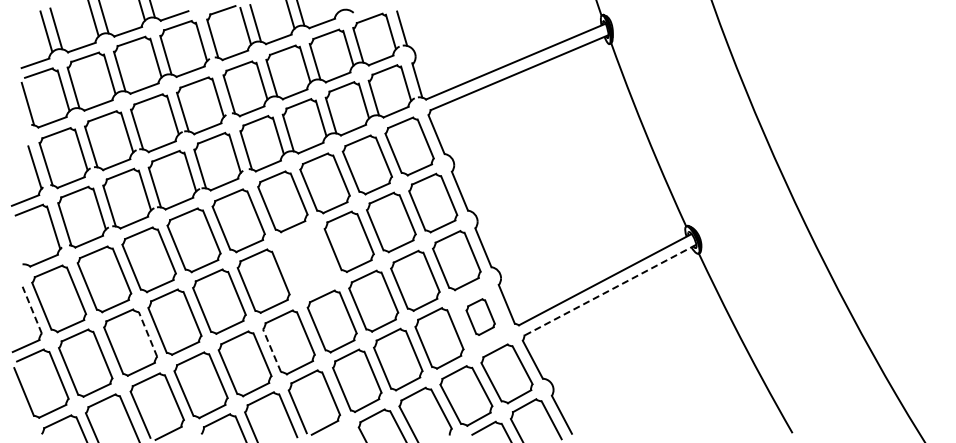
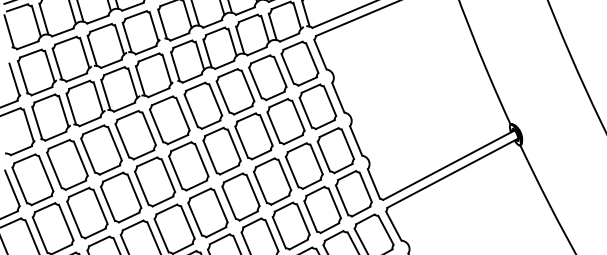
part: (307, 260) -> (222, 150), added
line: (610, 290) -> (452, 173), dashed -> solid
line: (32, 309) -> (12, 187), dashed -> solid
part: (480, 316) -> (353, 193), size x1.67
line: (147, 333) -> (100, 206), dashed -> solid
line: (271, 350) -> (194, 219), dashed -> solid

